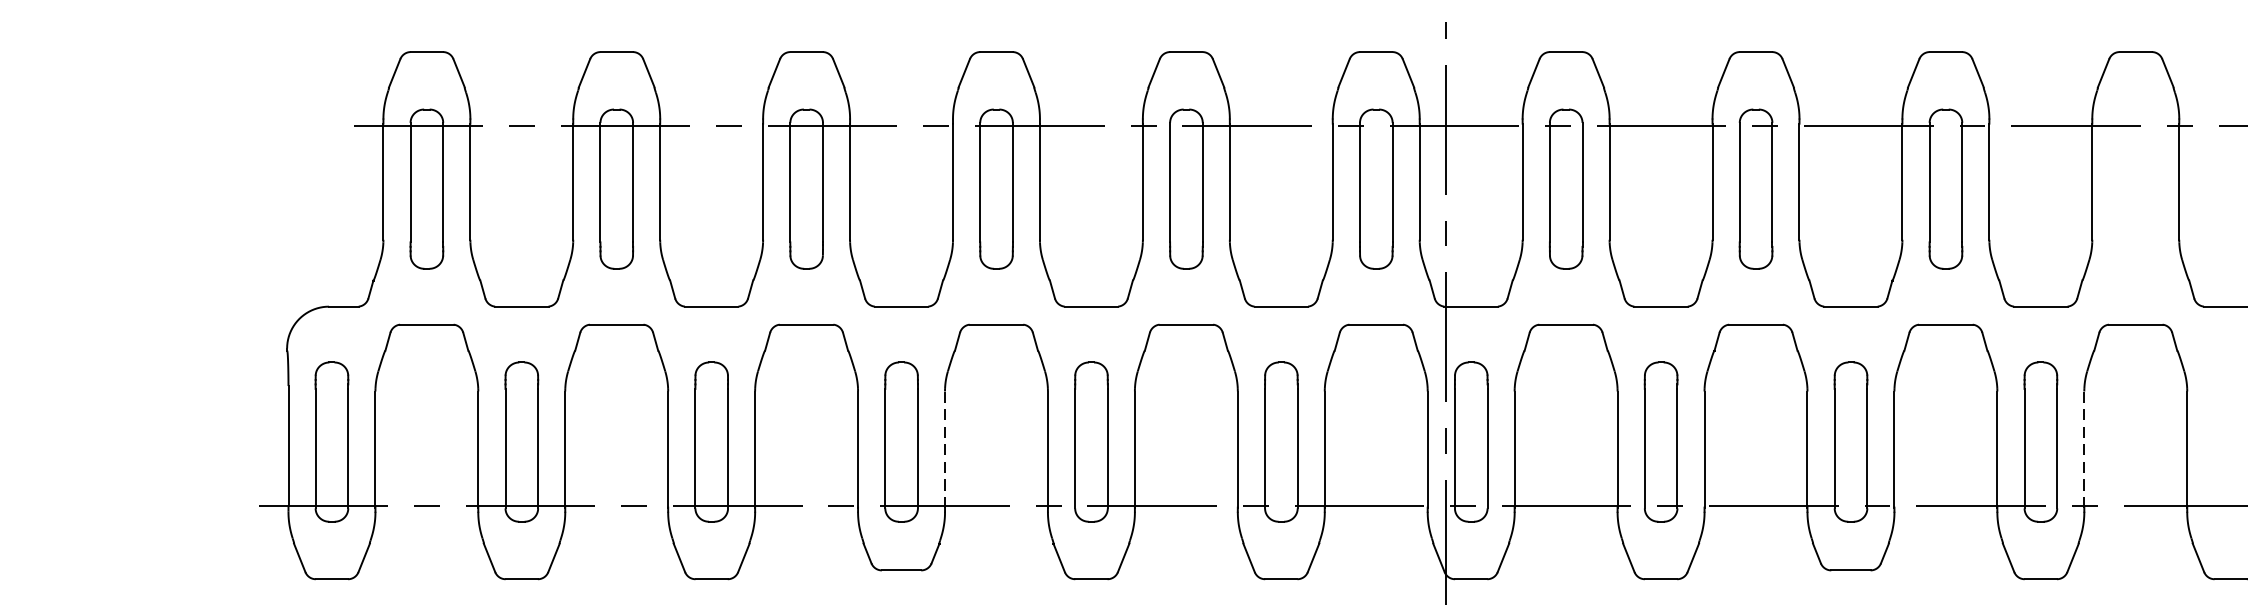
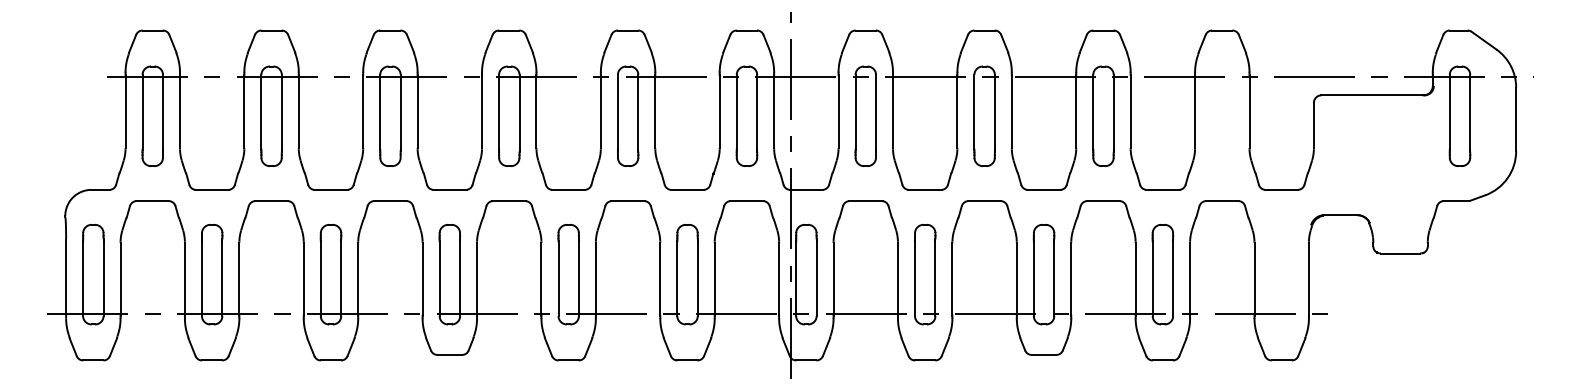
line: (945, 449) -> (477, 279), dashed -> solid
line: (2084, 449) -> (1190, 279), dashed -> solid

